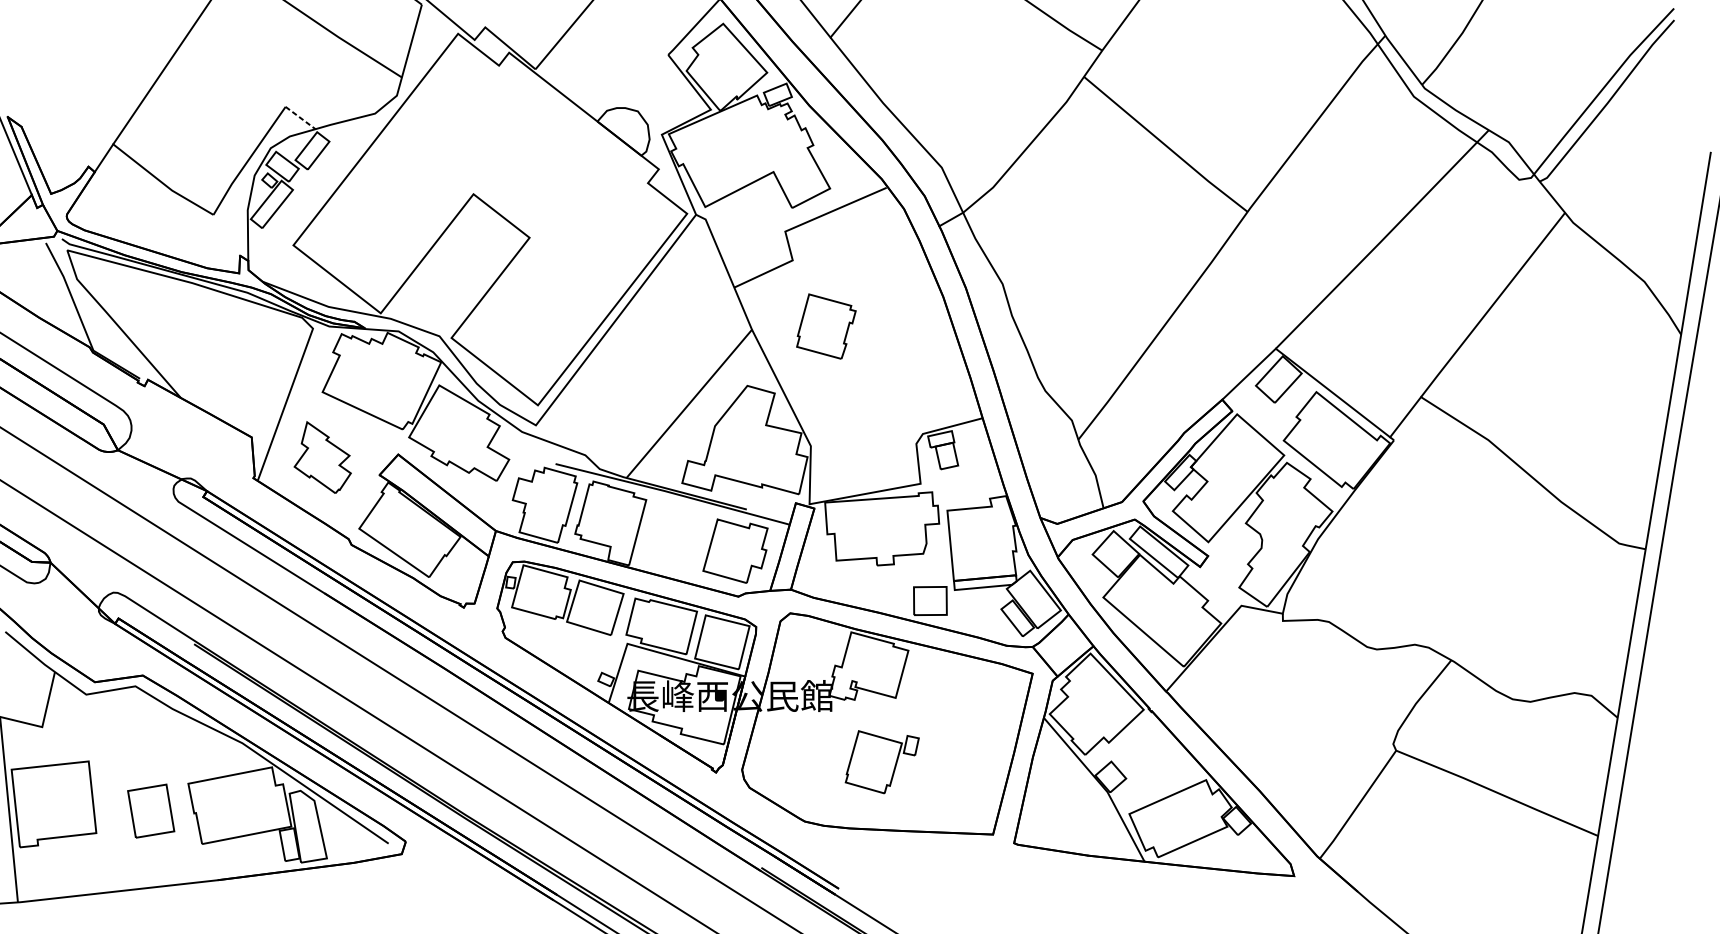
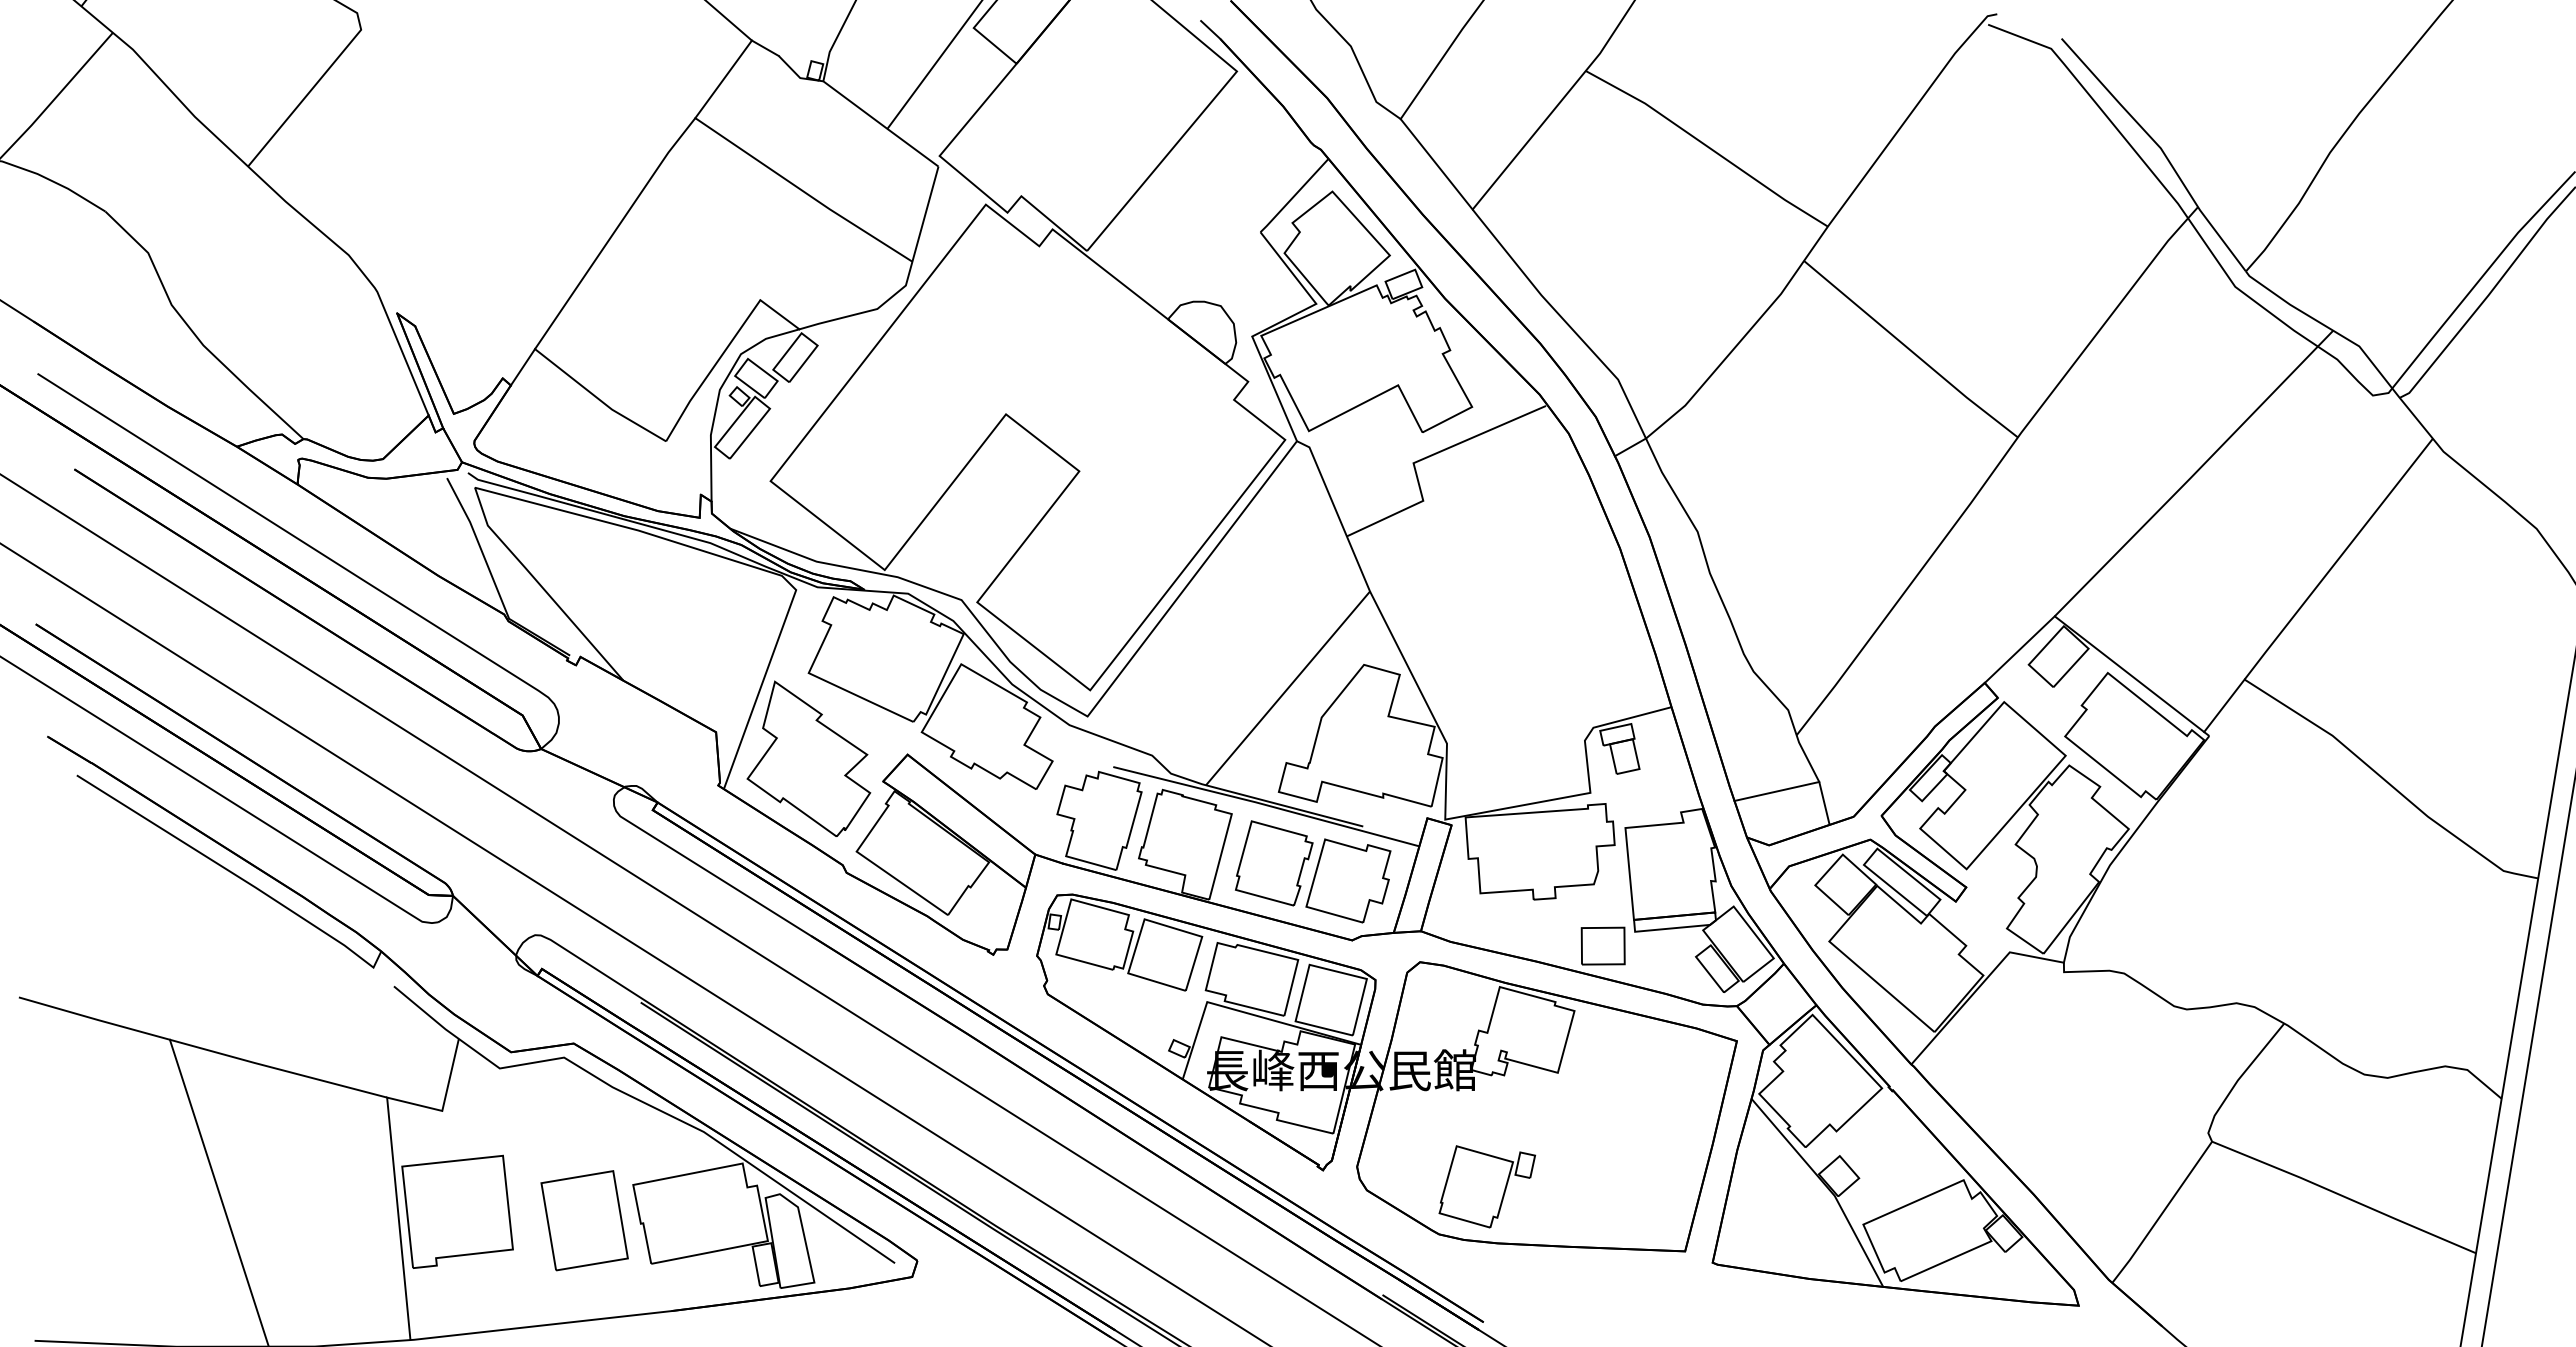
line: (301, 118) -> (780, 315), dashed -> solid
part: (826, 326) -> (1274, 863), moved
part: (322, 457) -> (808, 758), size x1.67
line: (1062, 482) -> (1776, 791), added
part: (882, 761) -> (1487, 1186), moved
part: (151, 810) -> (584, 1220), size x1.43

